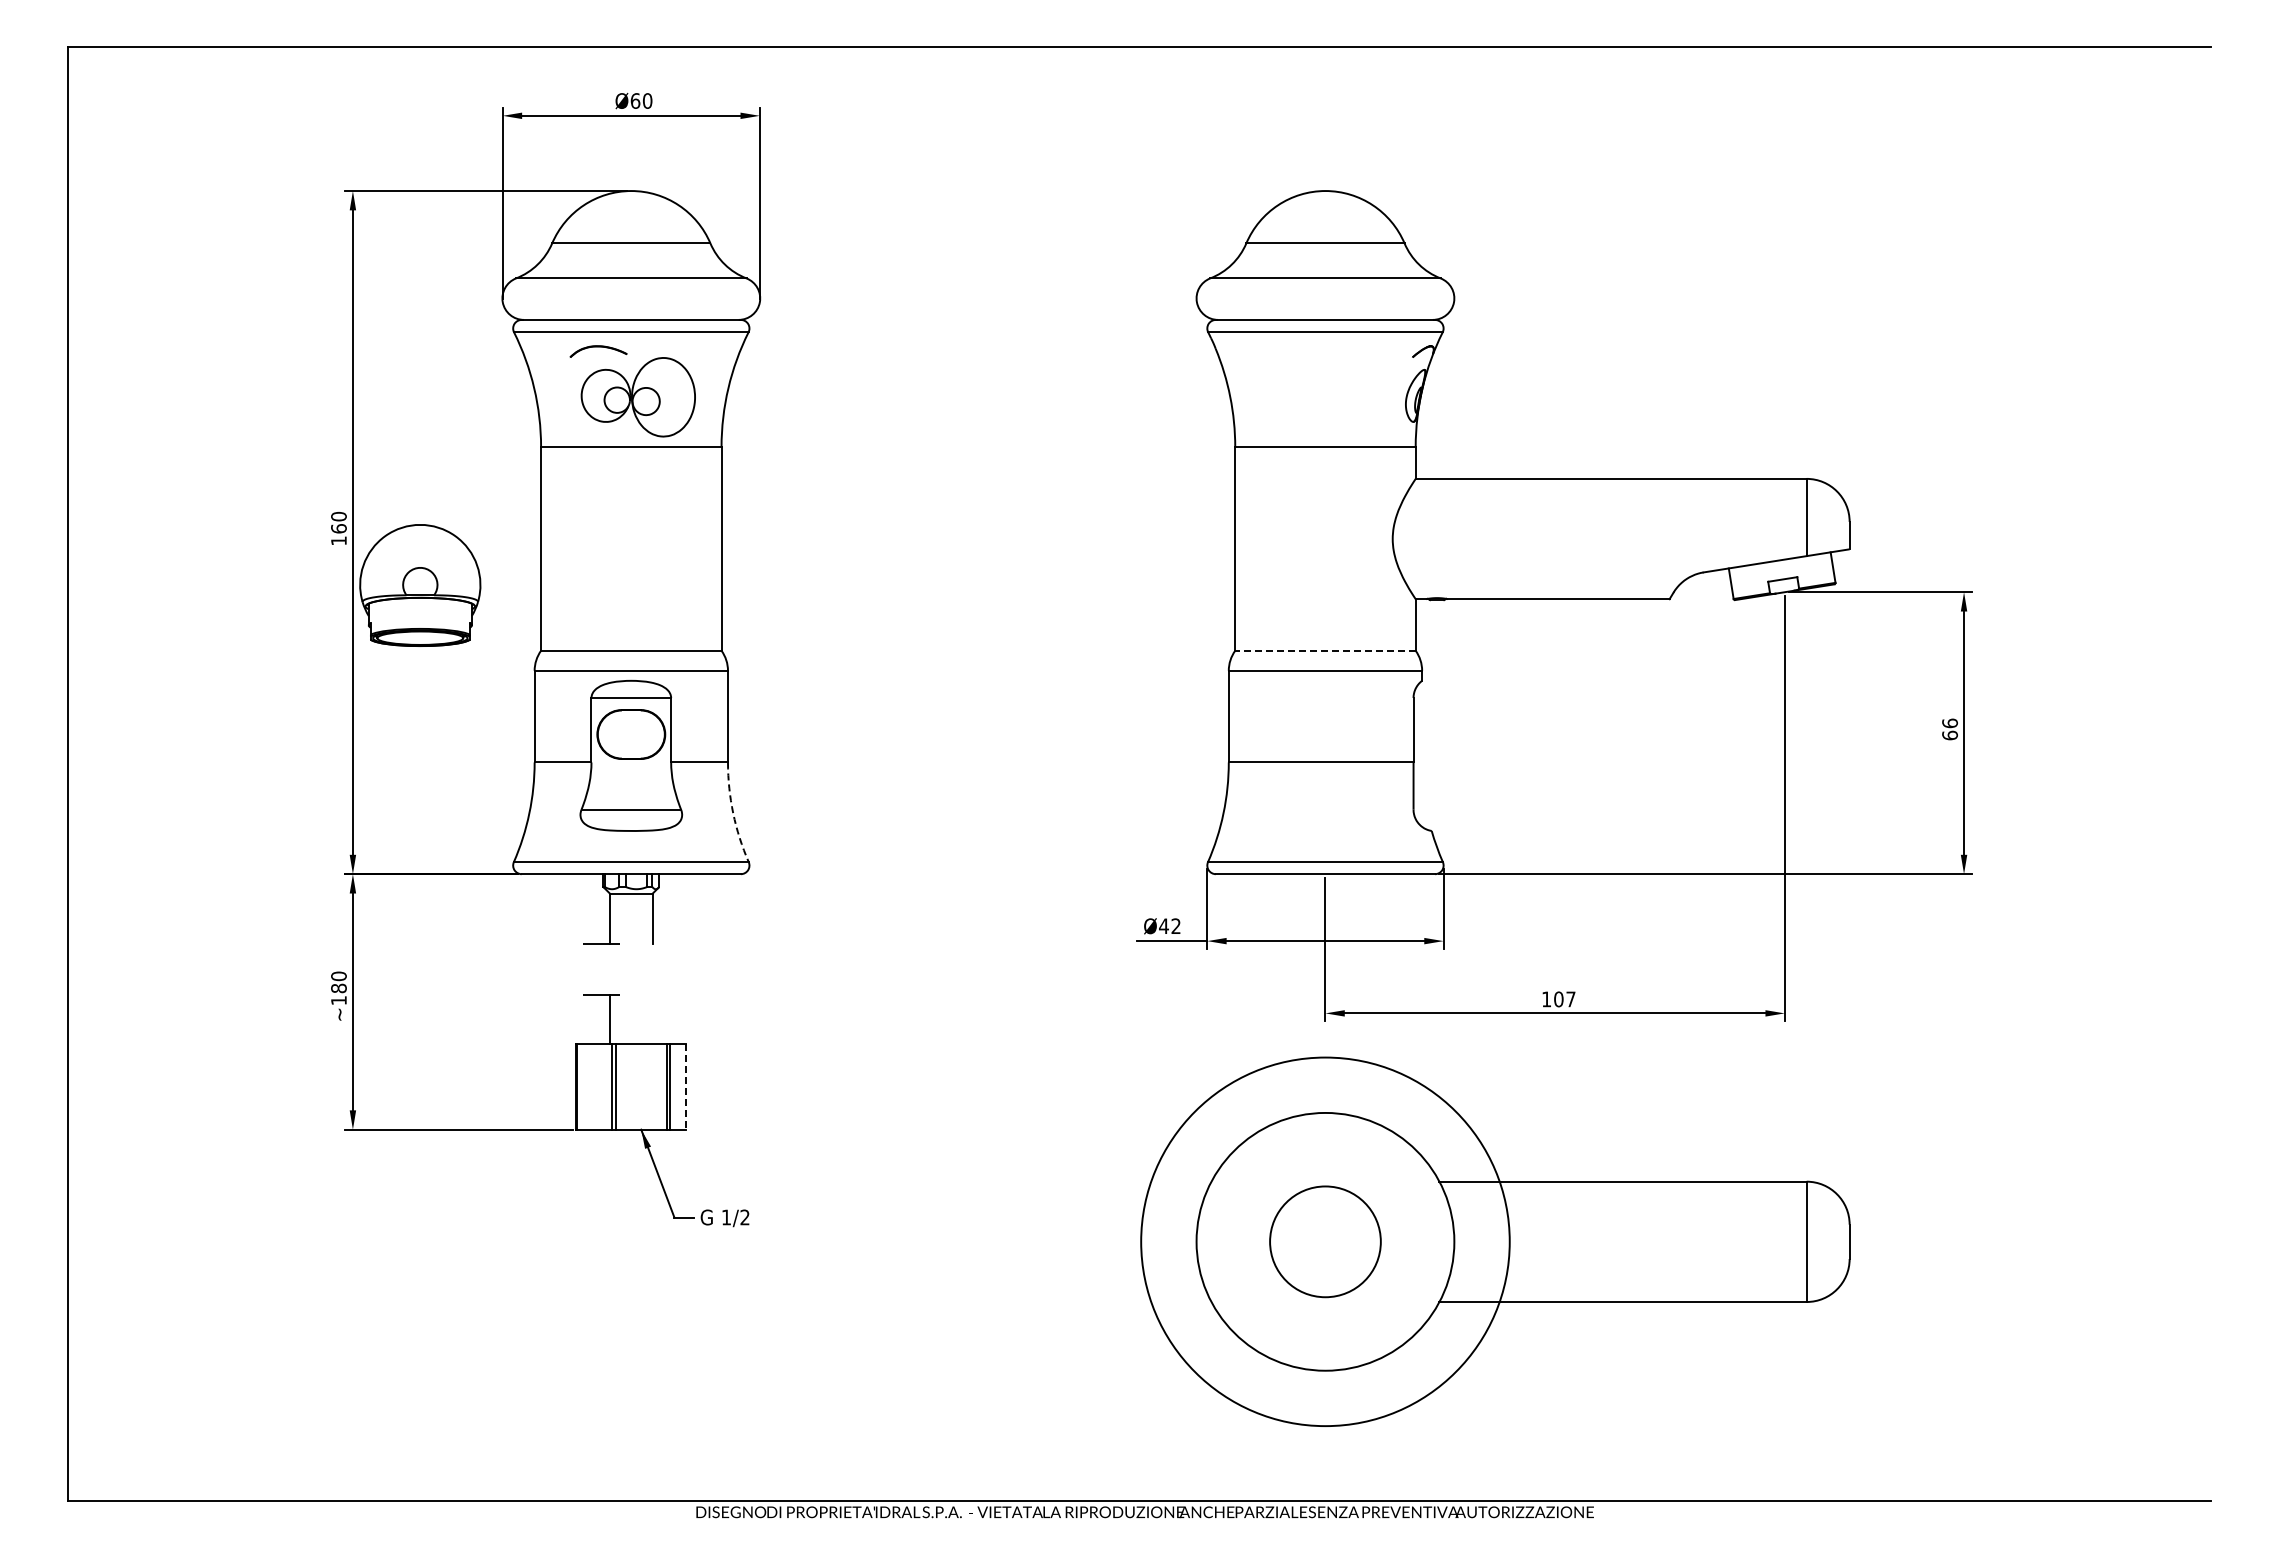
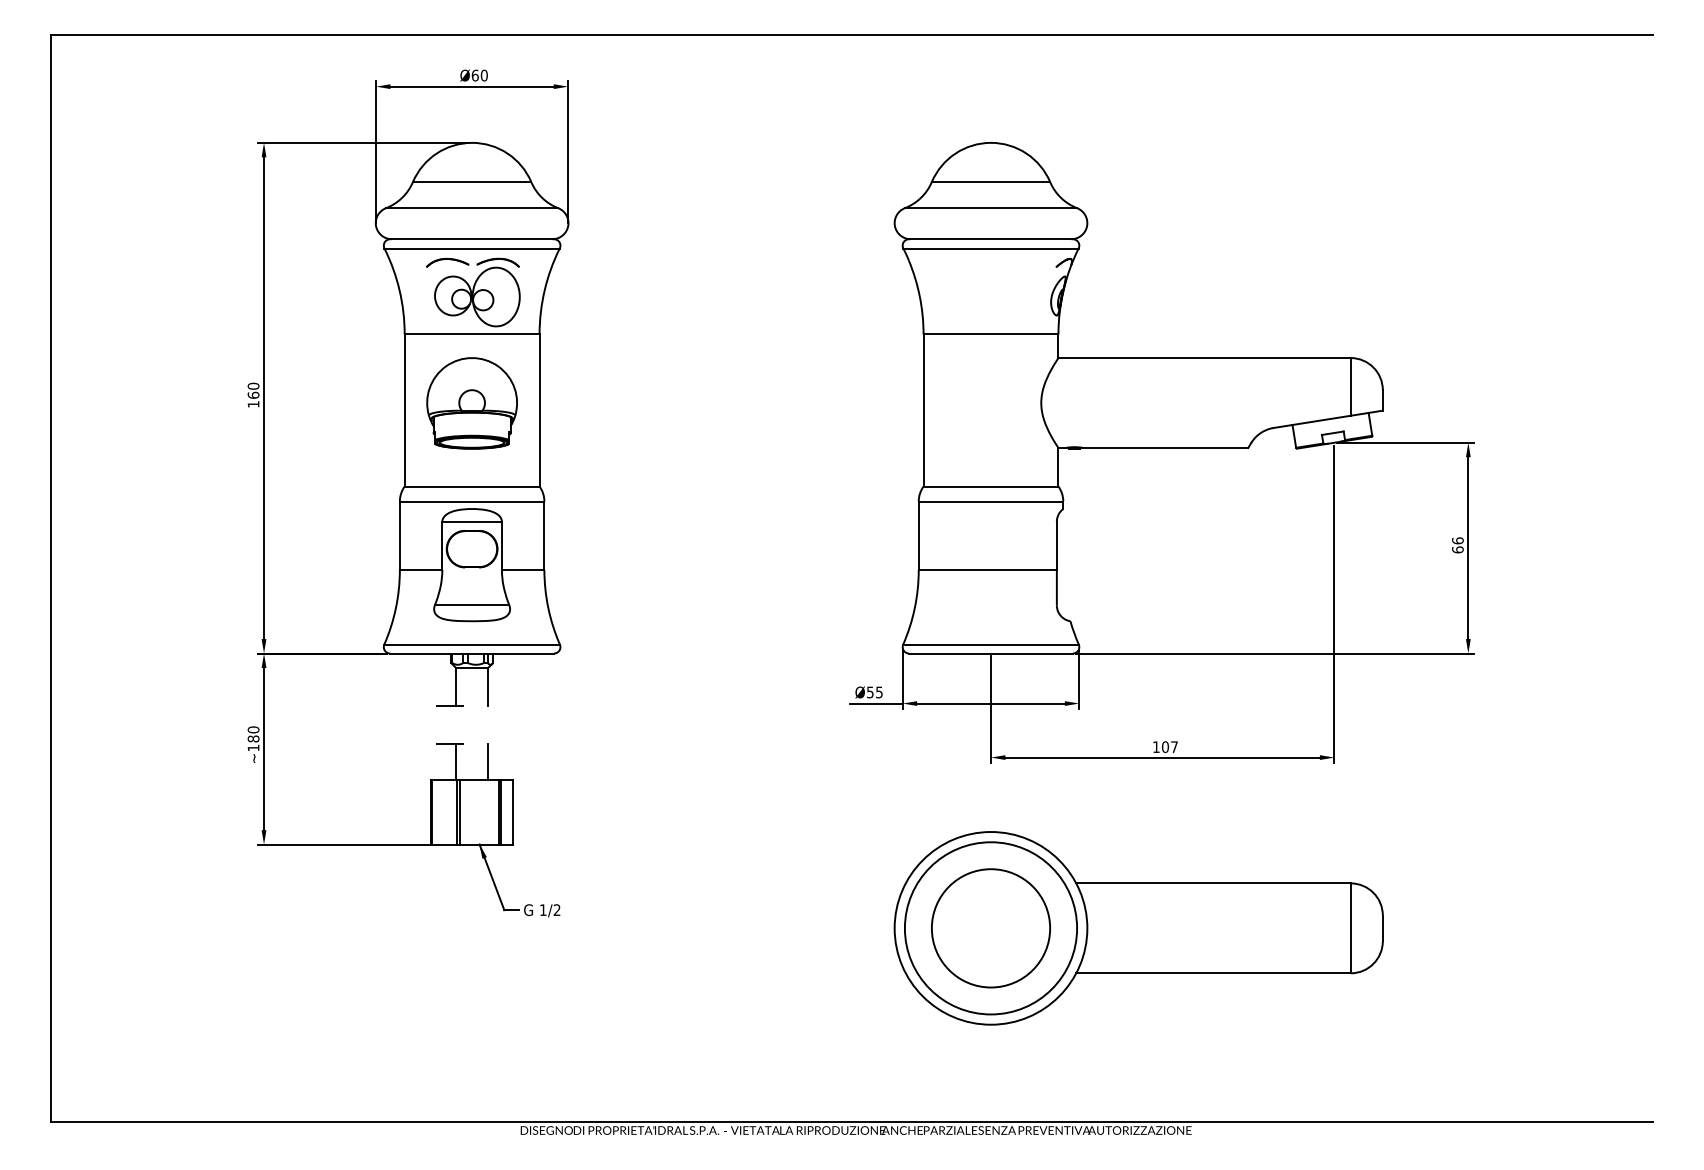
part: (666, 351) -> (498, 262), added
part: (420, 585) -> (472, 403), moved
line: (1324, 650) -> (990, 486), dashed -> solid
arc: (733, 813) -> (548, 608), dashed -> solid
text: (1169, 926) -> (874, 692), Ø42 -> Ø55
line: (652, 1019) -> (487, 762), added
line: (686, 1086) -> (513, 812), dashed -> solid
circle: (1325, 1241) -> (991, 928), size x0.62
circle: (1325, 1241) -> (991, 928), size x1.43

